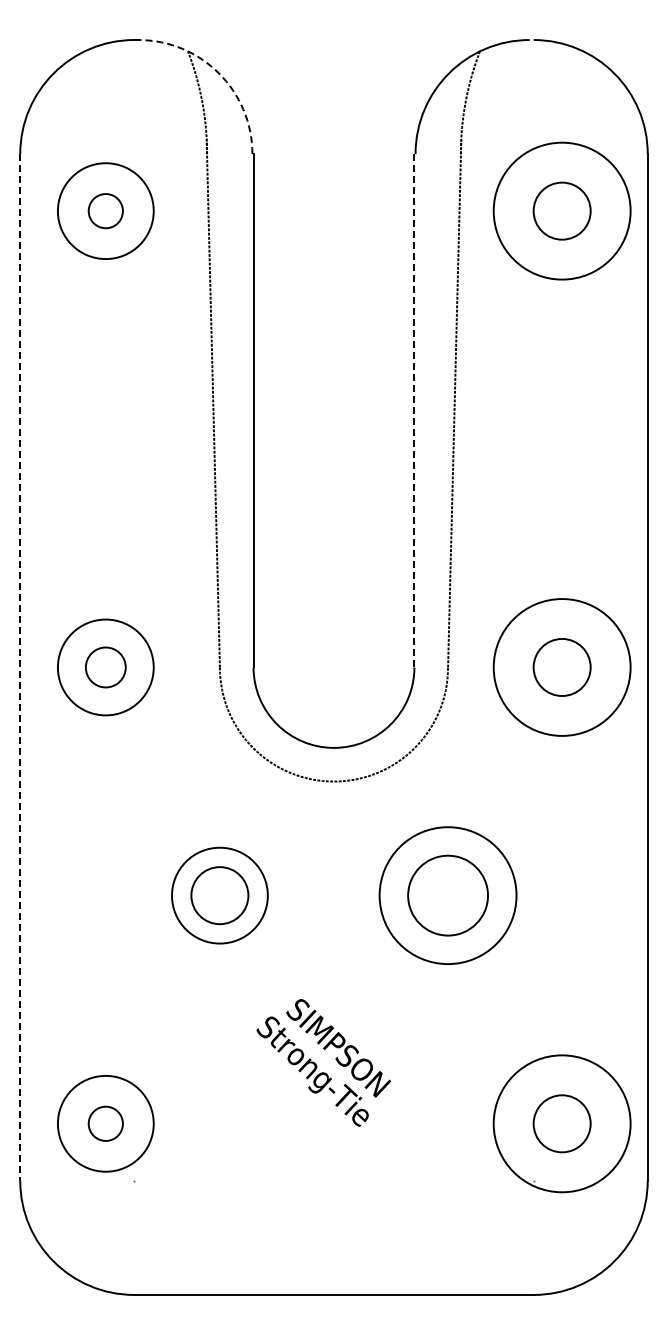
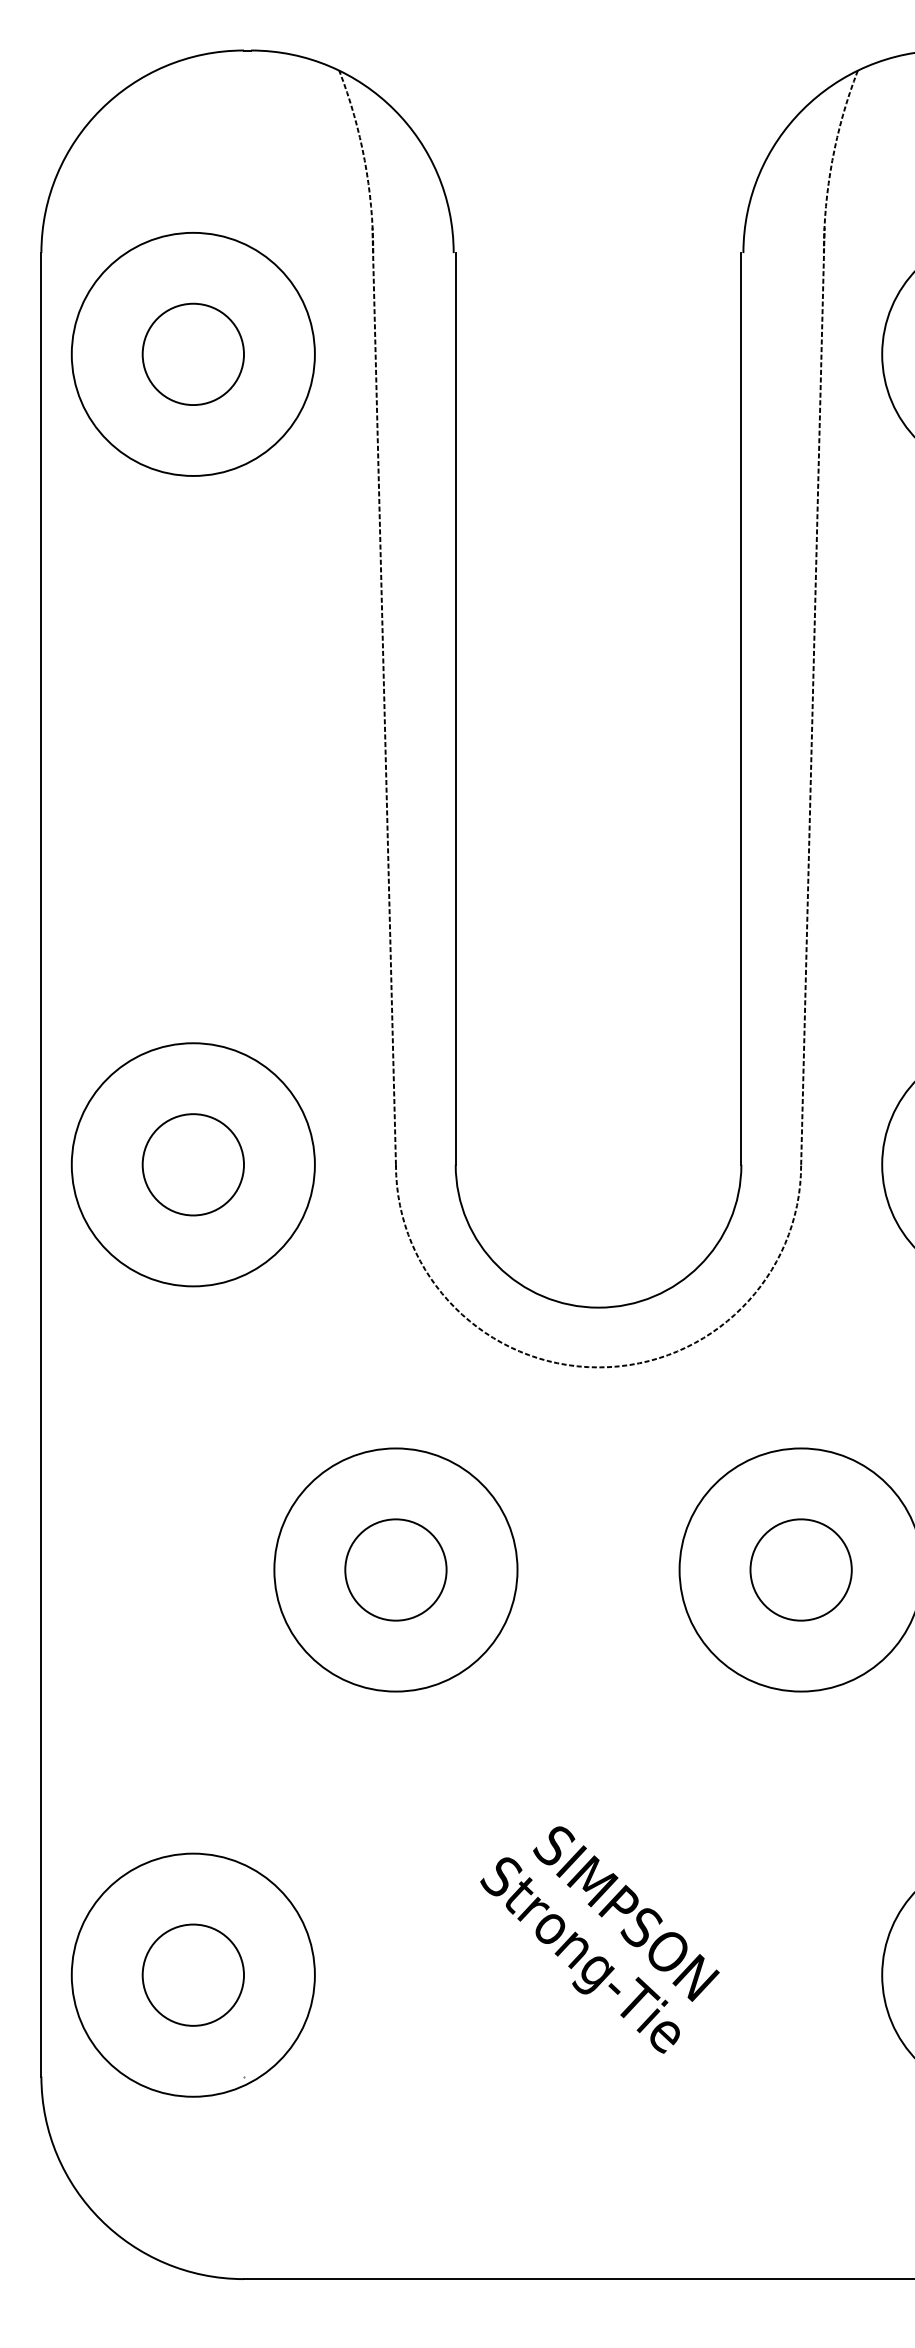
arc: (219, 73) -> (395, 109), dashed -> solid
circle: (105, 210) -> (192, 353), size x1.43
circle: (105, 210) -> (192, 353), size x1.67
line: (414, 410) -> (741, 708), dashed -> solid
line: (20, 667) -> (41, 1164), dashed -> solid
circle: (105, 667) -> (192, 1164), size x1.43
circle: (105, 667) -> (192, 1164), size x1.43
circle: (219, 895) -> (395, 1569), size x1.43
circle: (447, 895) -> (800, 1569), size x0.71
text: (323, 1062) -> (599, 1939), moved
circle: (105, 1123) -> (192, 1974), size x1.43
circle: (105, 1123) -> (192, 1974), size x1.67

